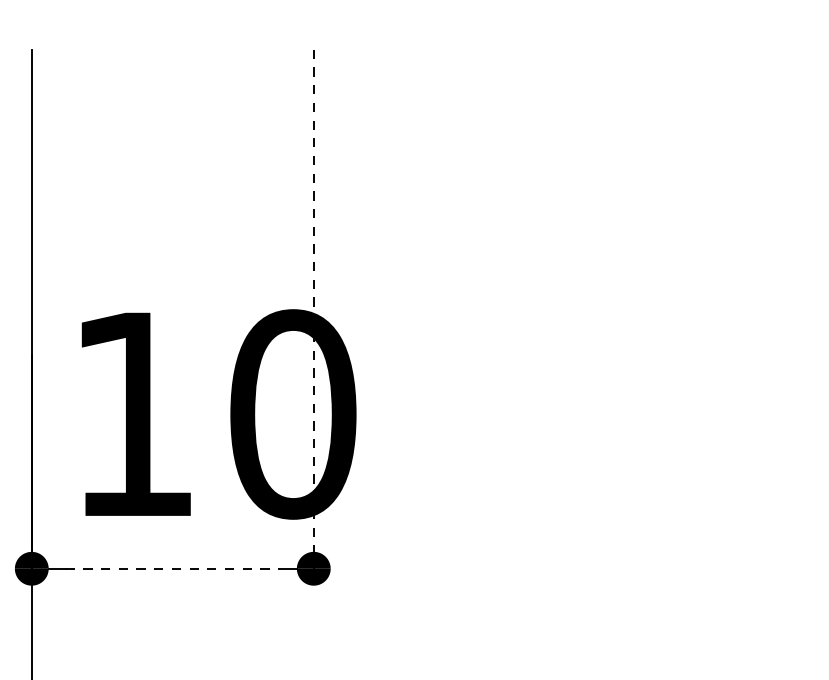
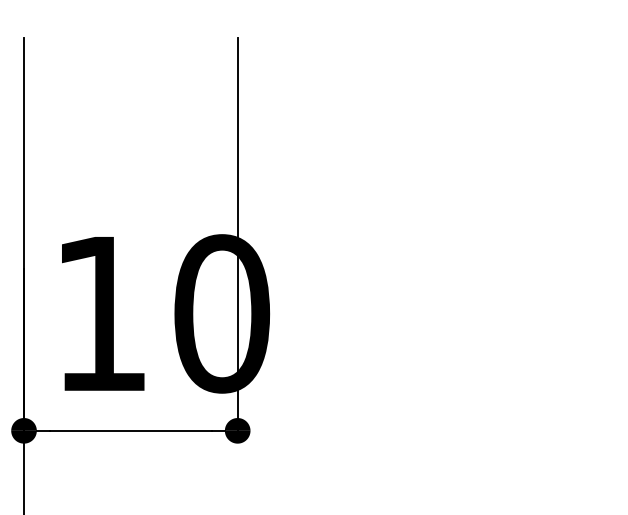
line: (313, 309) -> (237, 234), dashed -> solid
line: (173, 568) -> (131, 430), dashed -> solid

